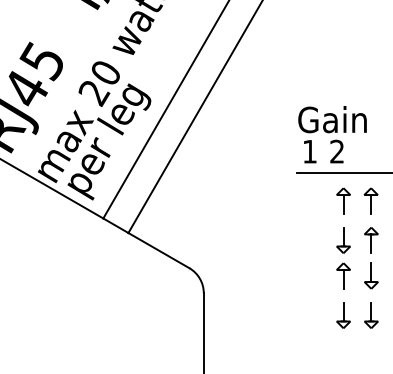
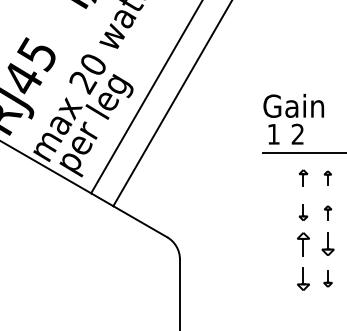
part: (343, 200) -> (303, 177), size x0.7
part: (370, 200) -> (327, 177), size x0.6
part: (343, 240) -> (303, 212), size x0.7
part: (370, 240) -> (327, 212), size x0.6
part: (370, 314) -> (327, 278), size x0.7

